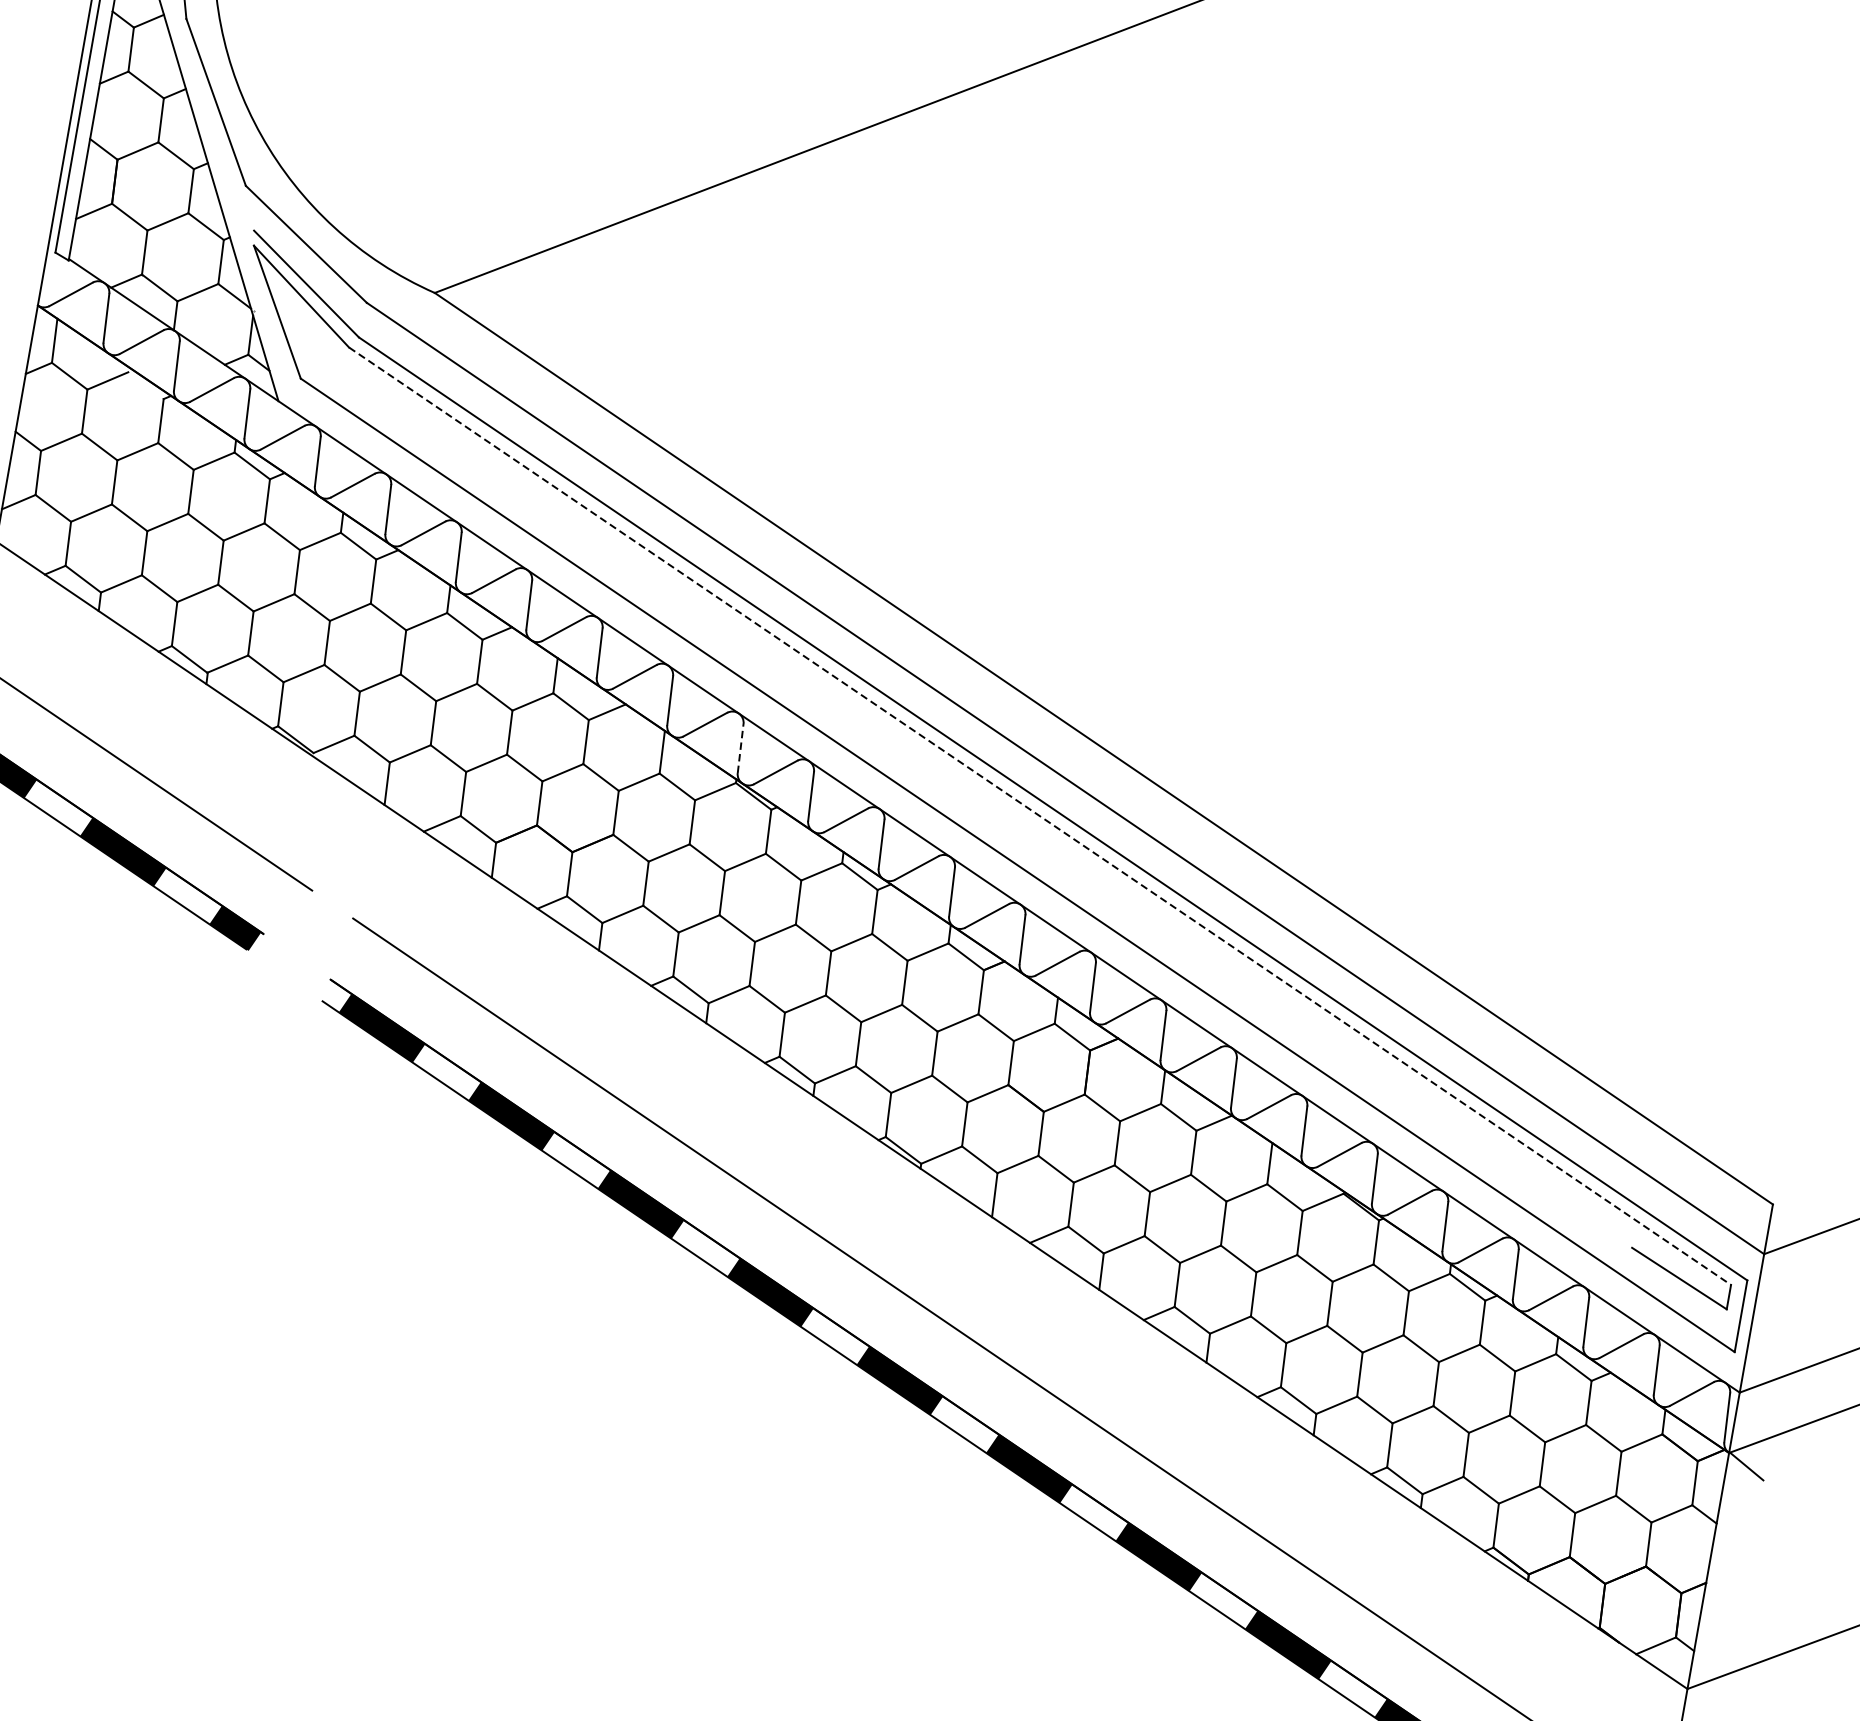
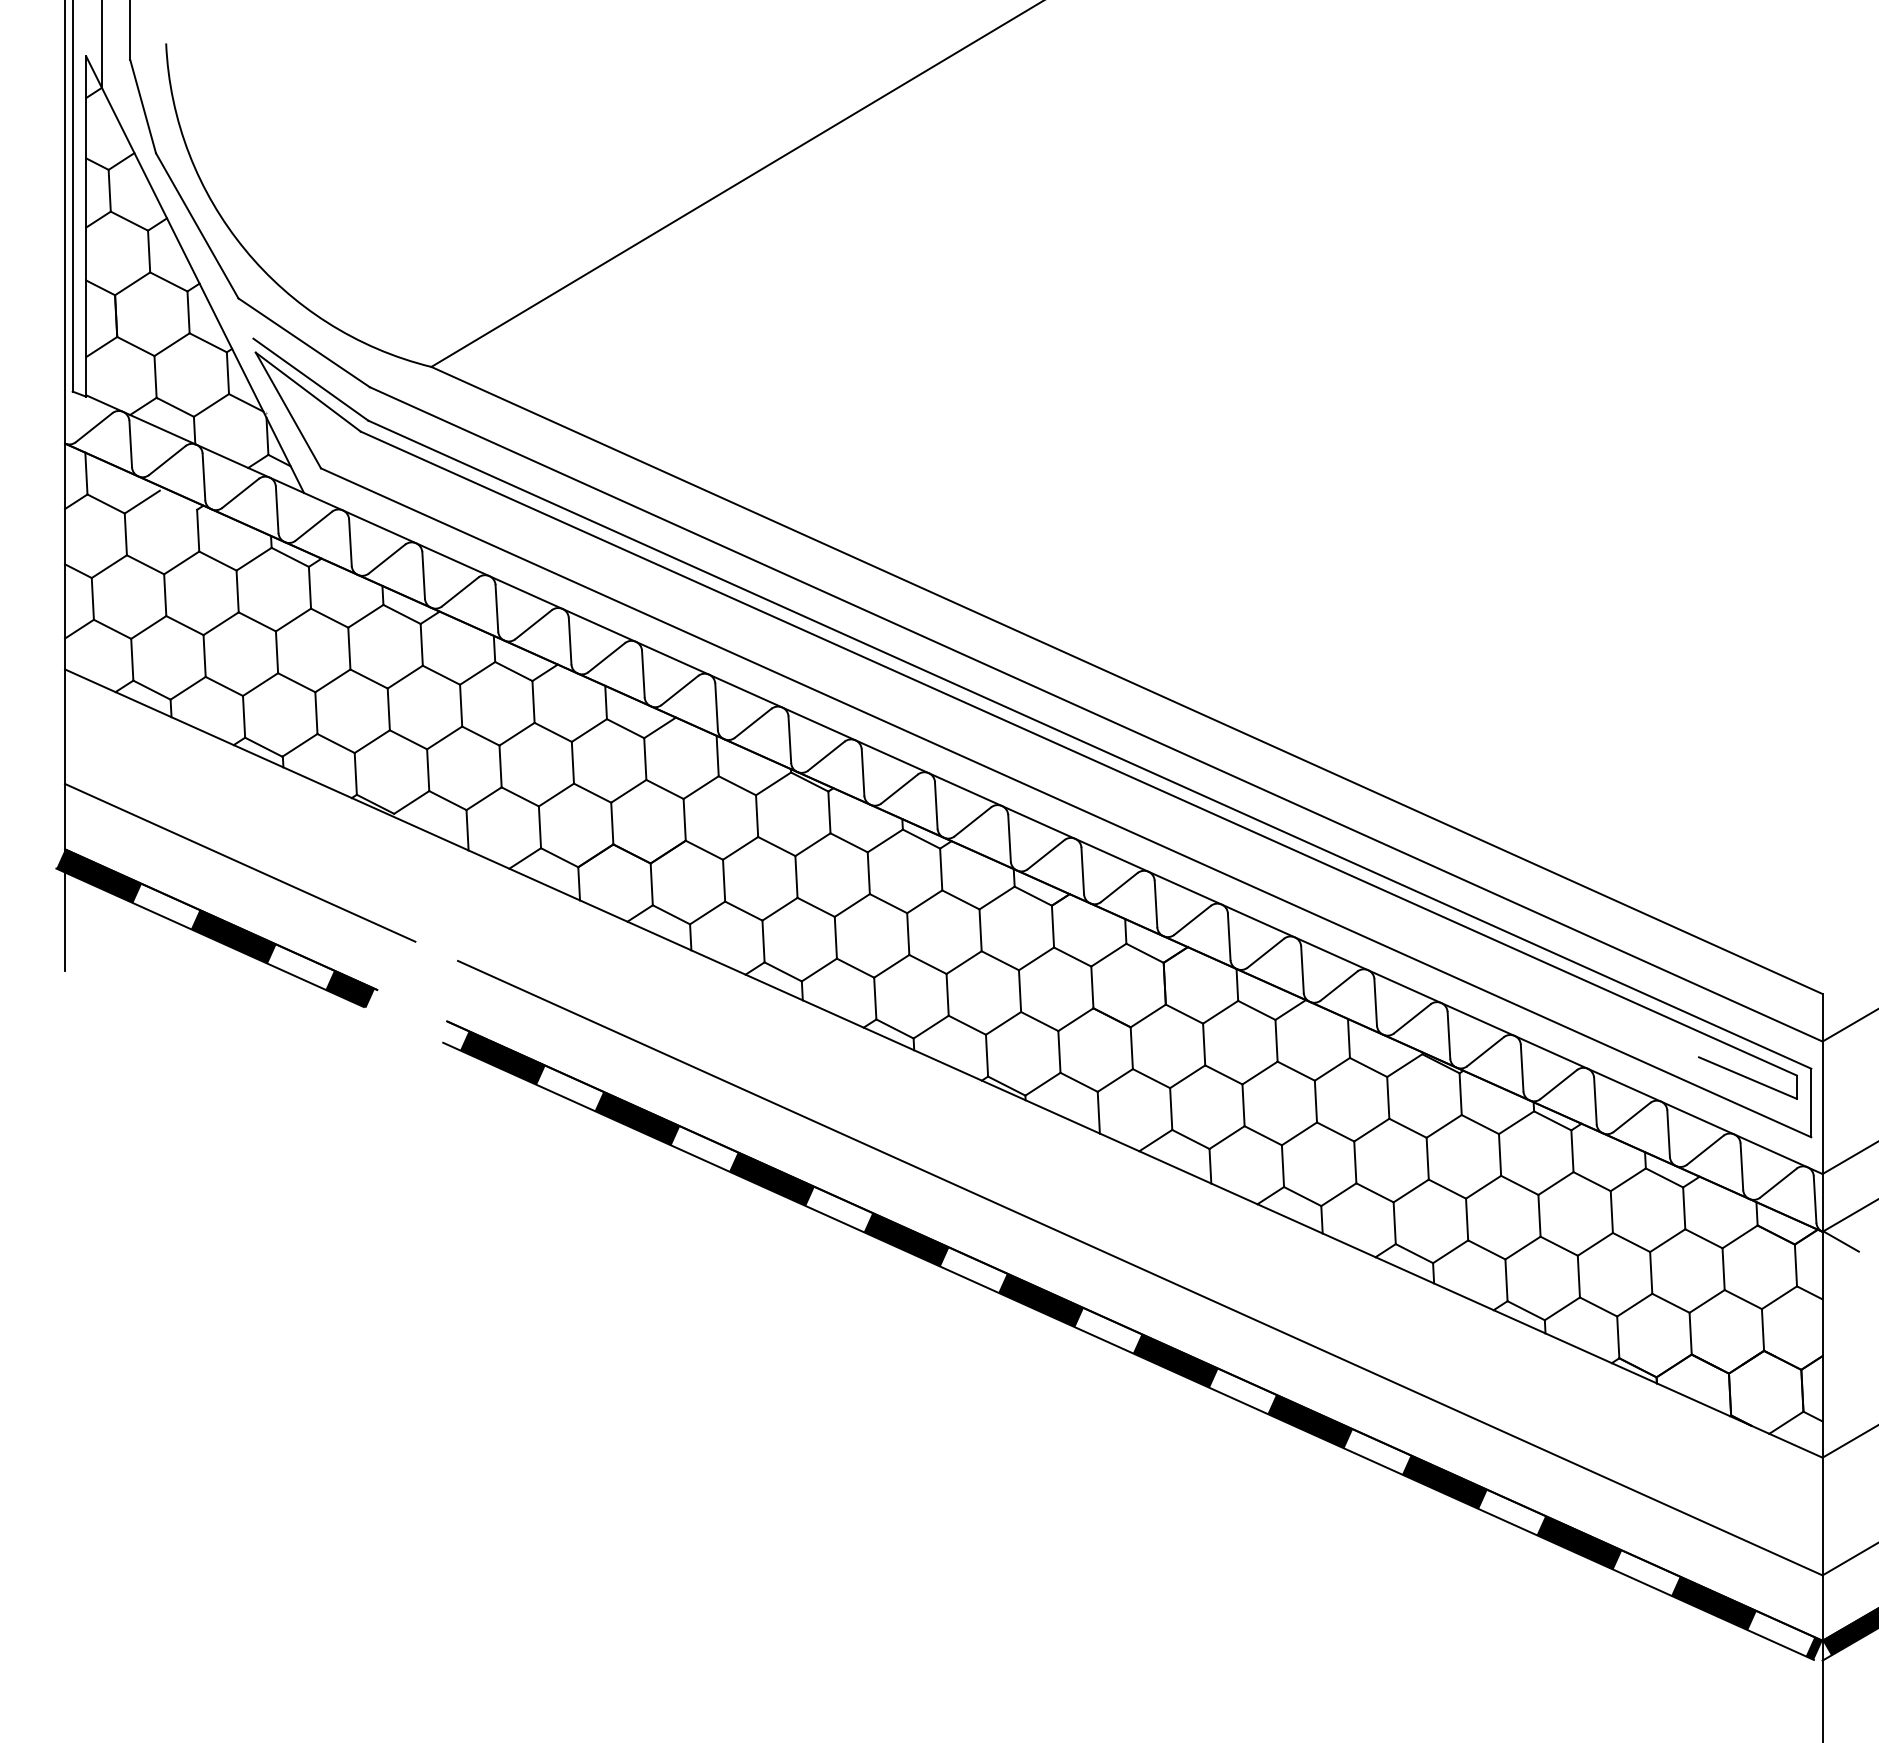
line: (740, 748) -> (789, 739), dashed -> solid
line: (1039, 816) -> (1078, 753), dashed -> solid

